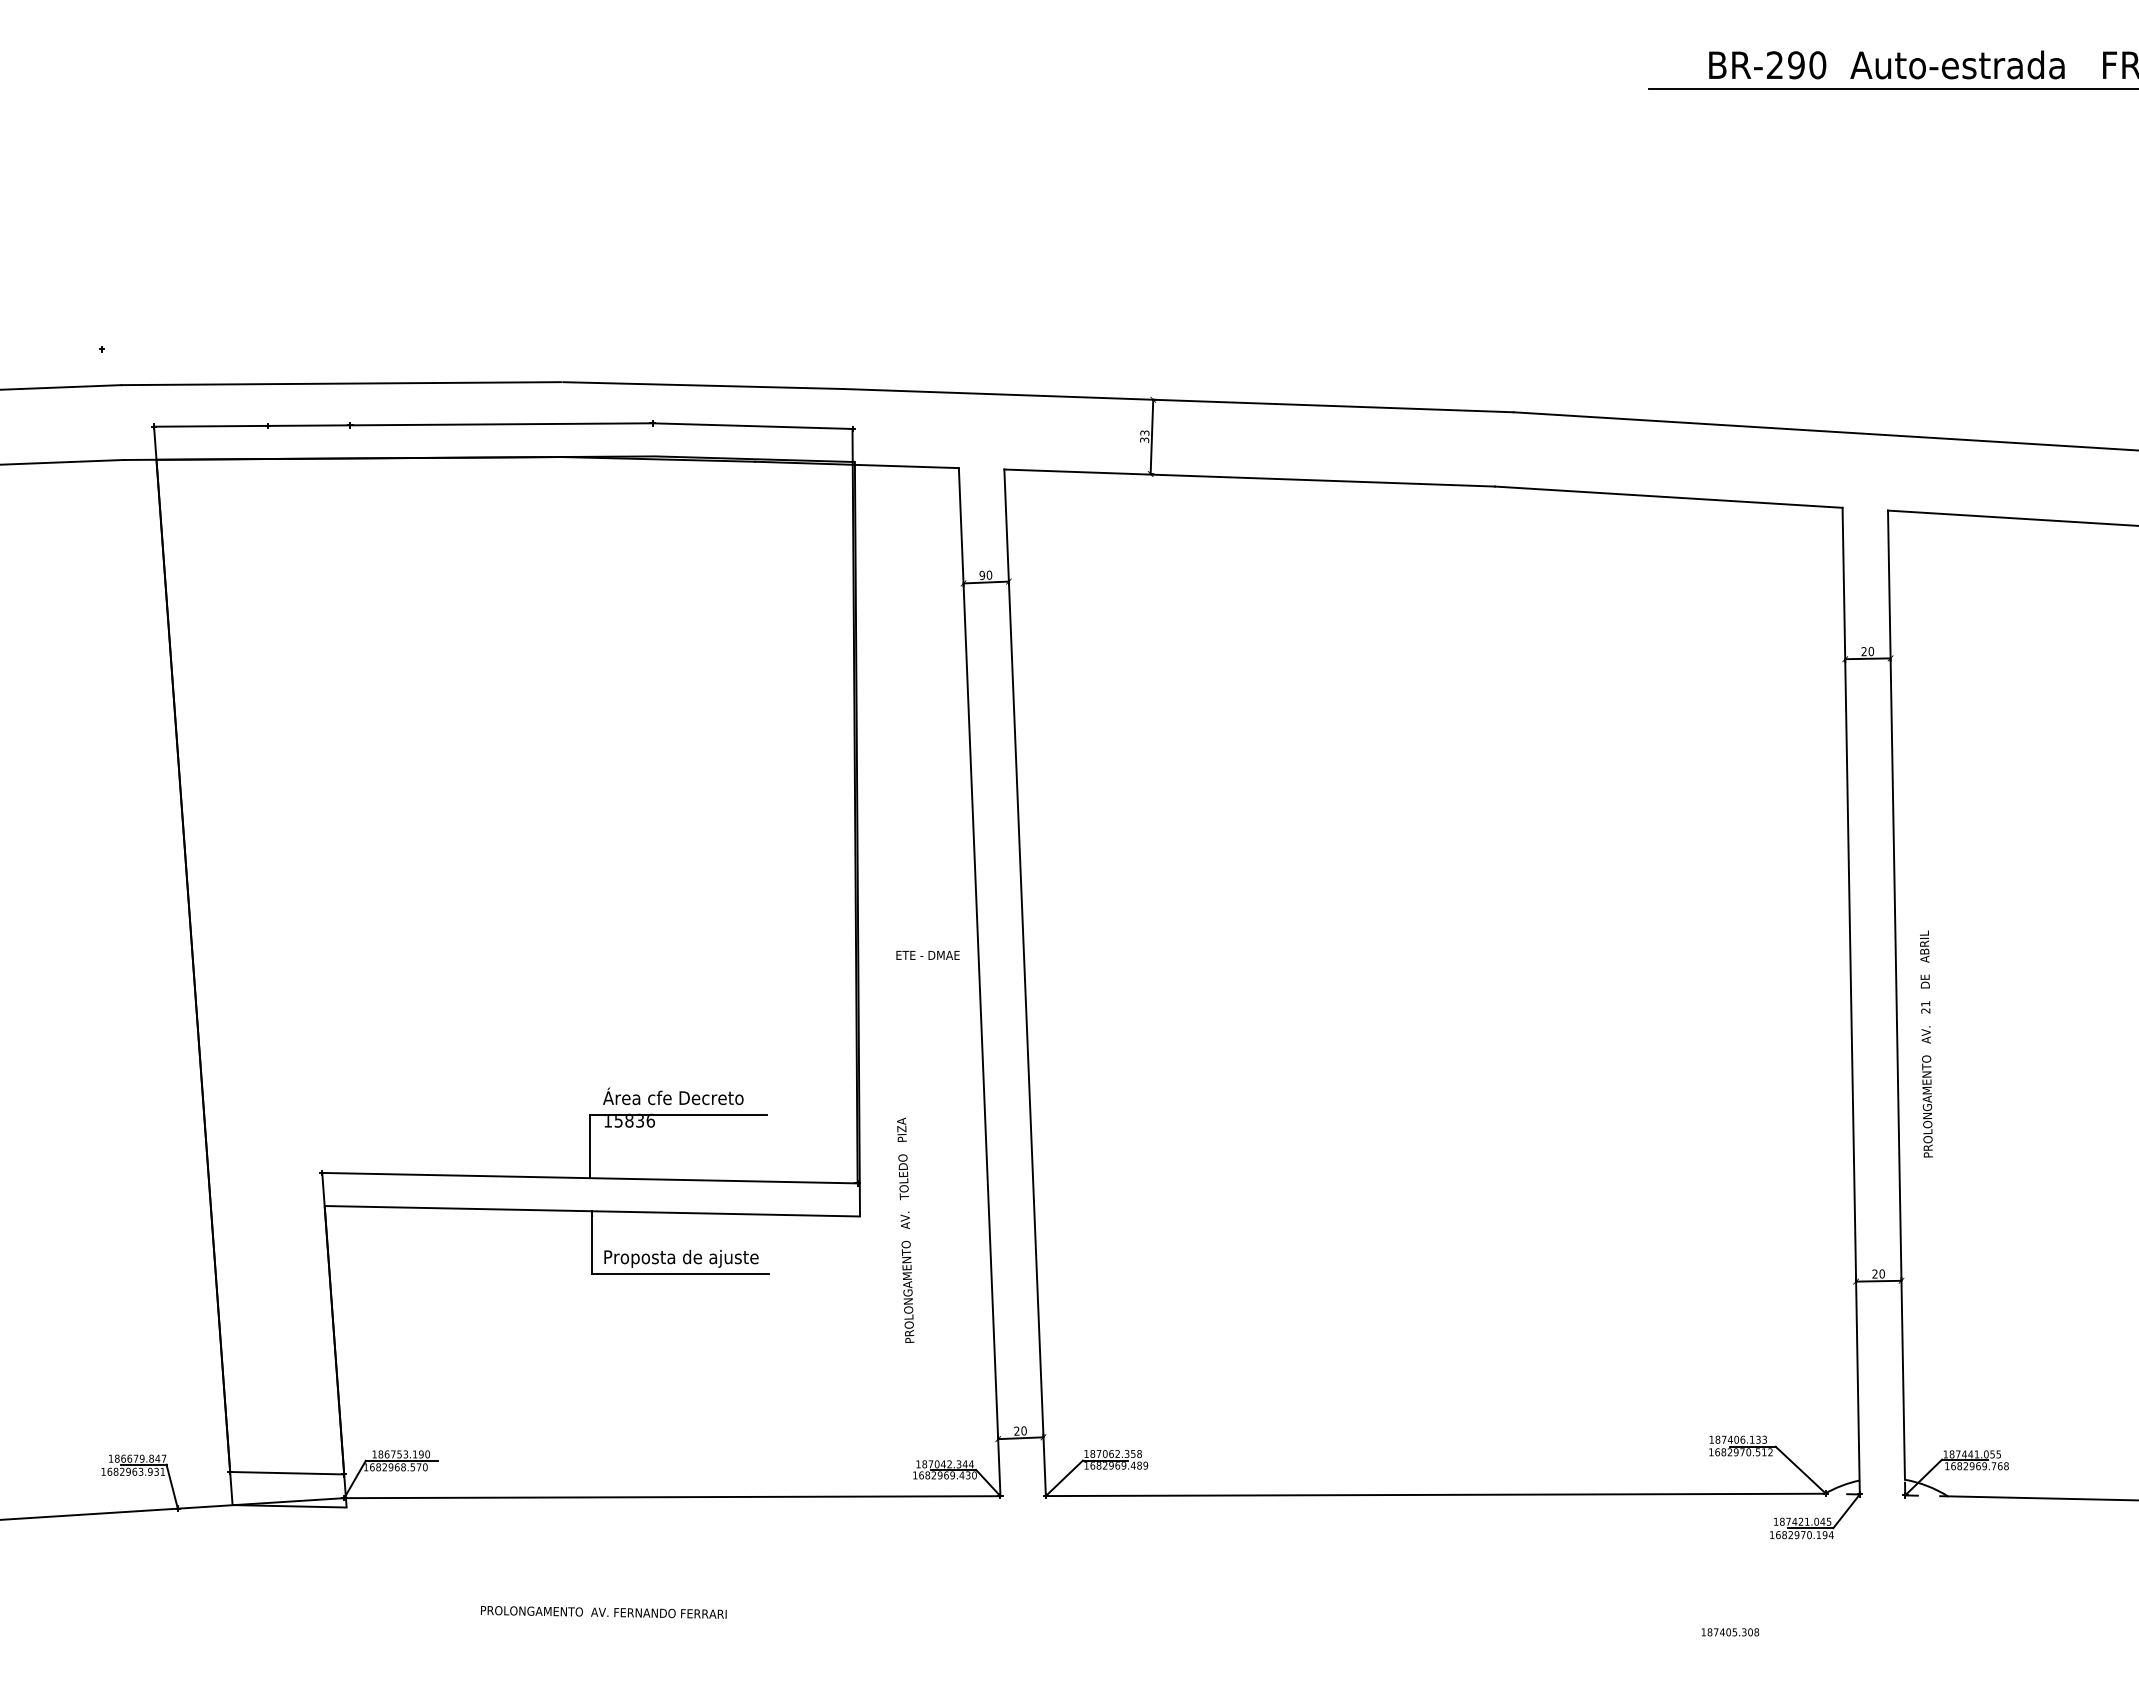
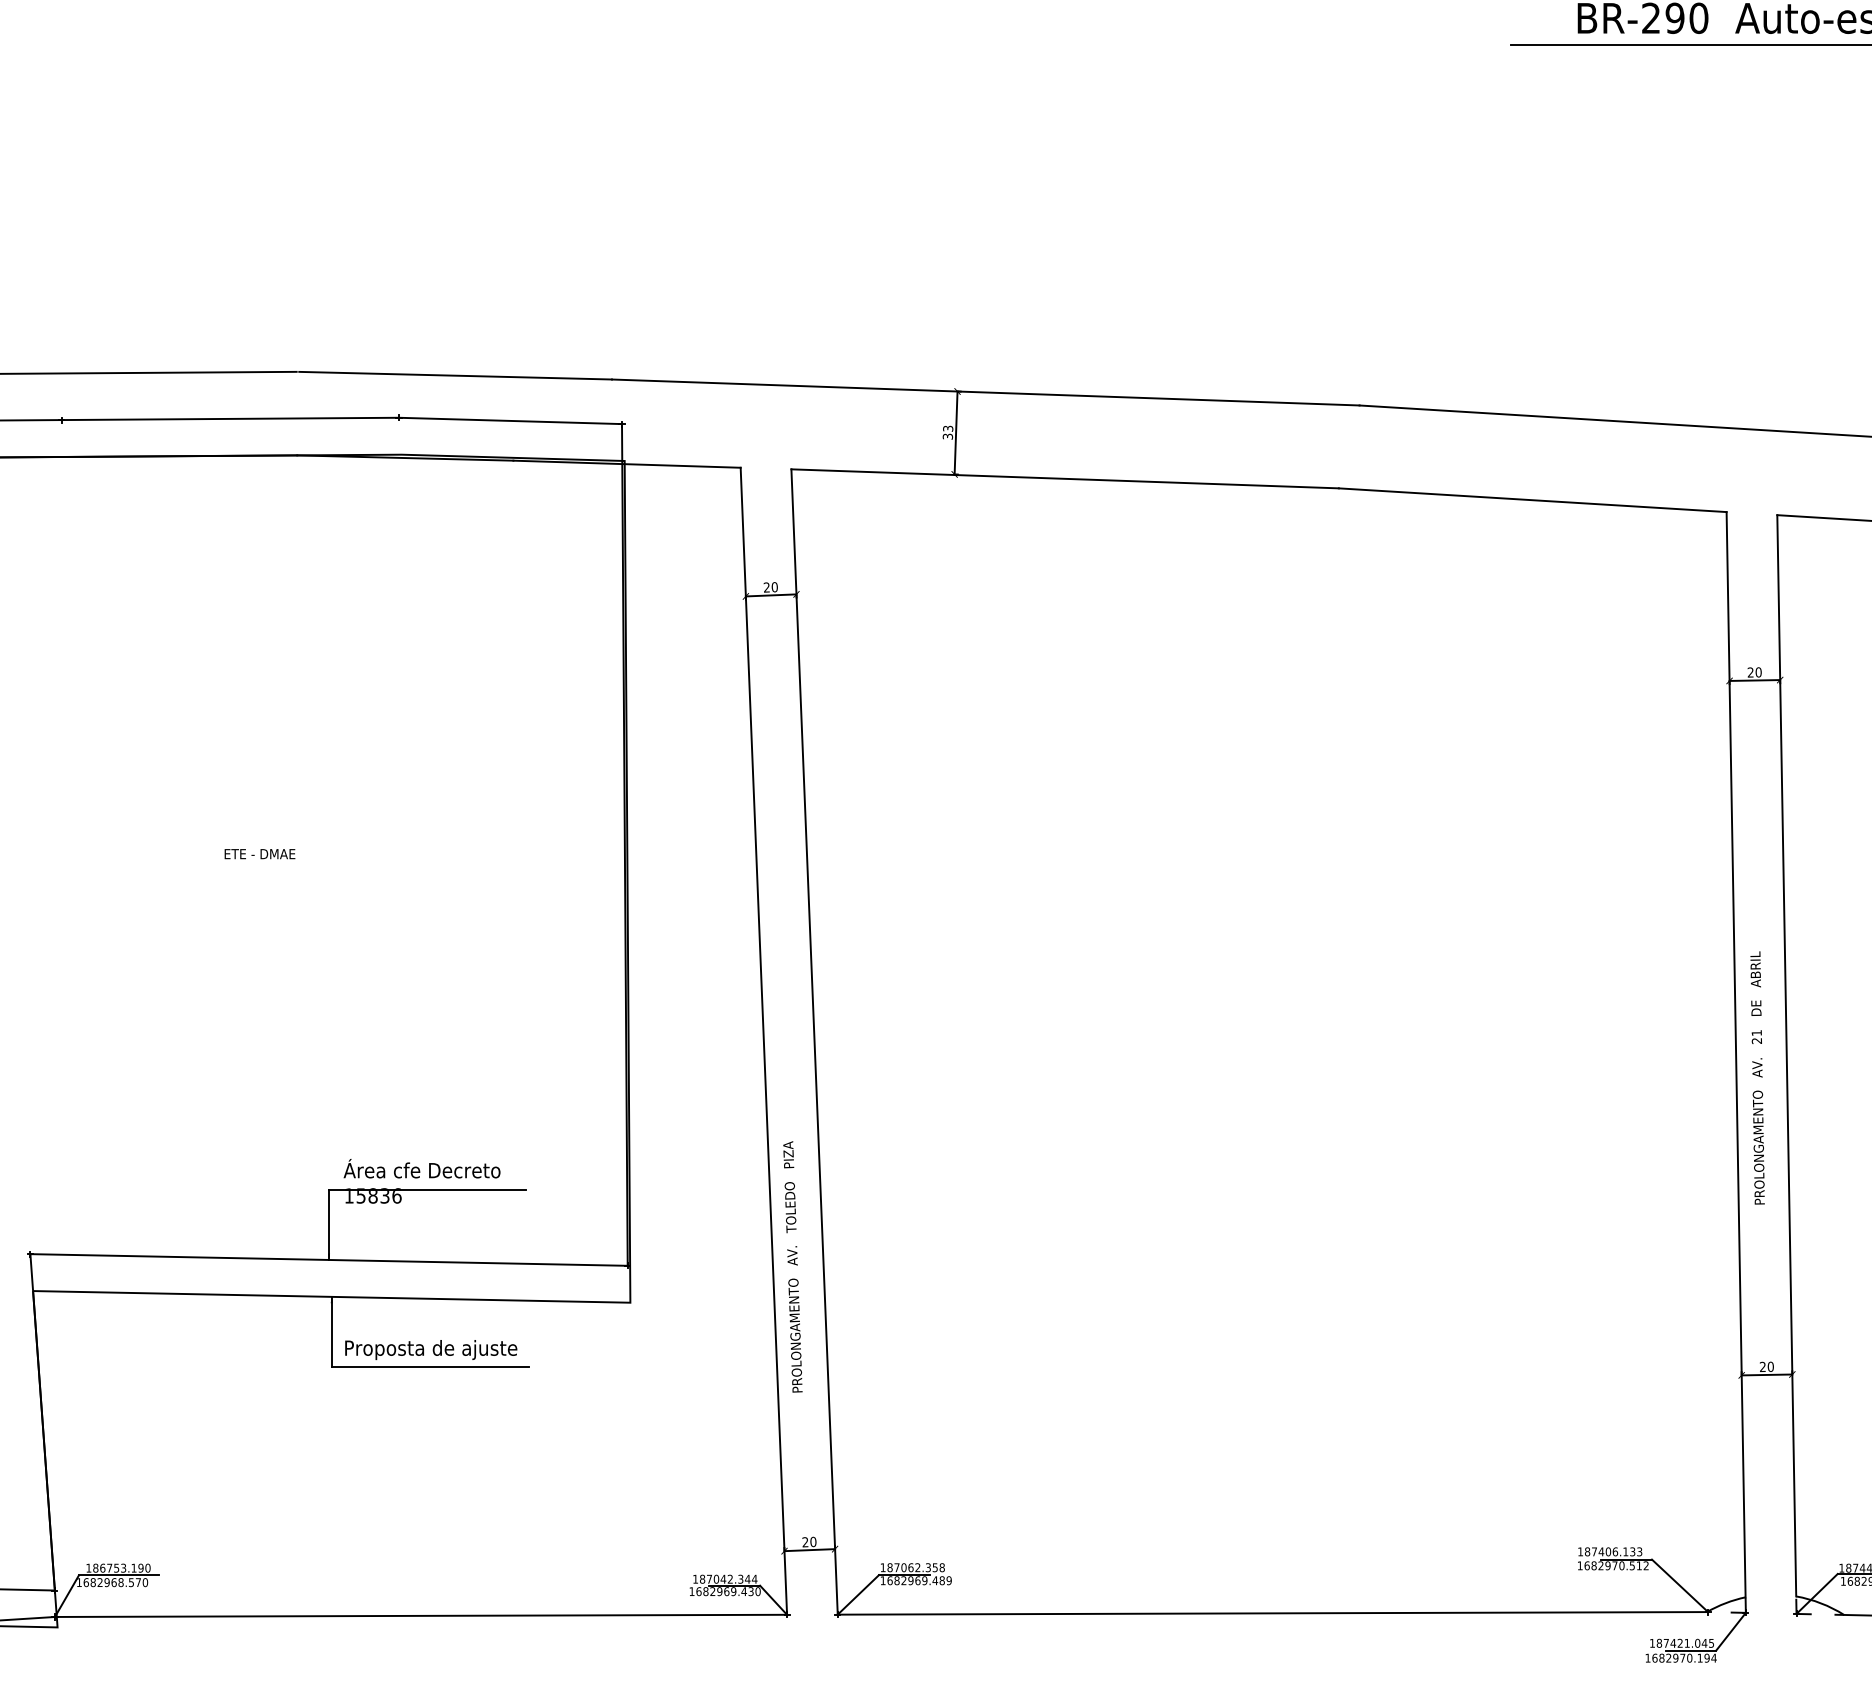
text: (982, 575) -> (767, 587), 90 -> 20
text: (927, 954) -> (259, 853), moved
text: (1926, 1043) -> (1757, 1077), moved
text: (905, 1229) -> (792, 1265), moved

